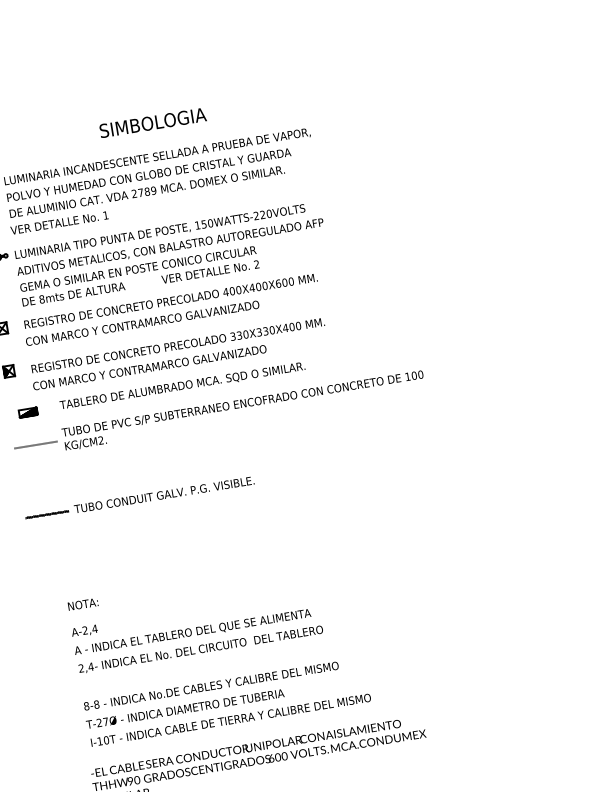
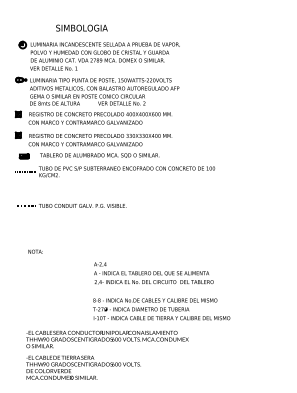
text: (151, 121) -> (81, 27), moved
text: (196, 631) -> (153, 273), moved
text: (227, 702) -> (161, 309), moved

